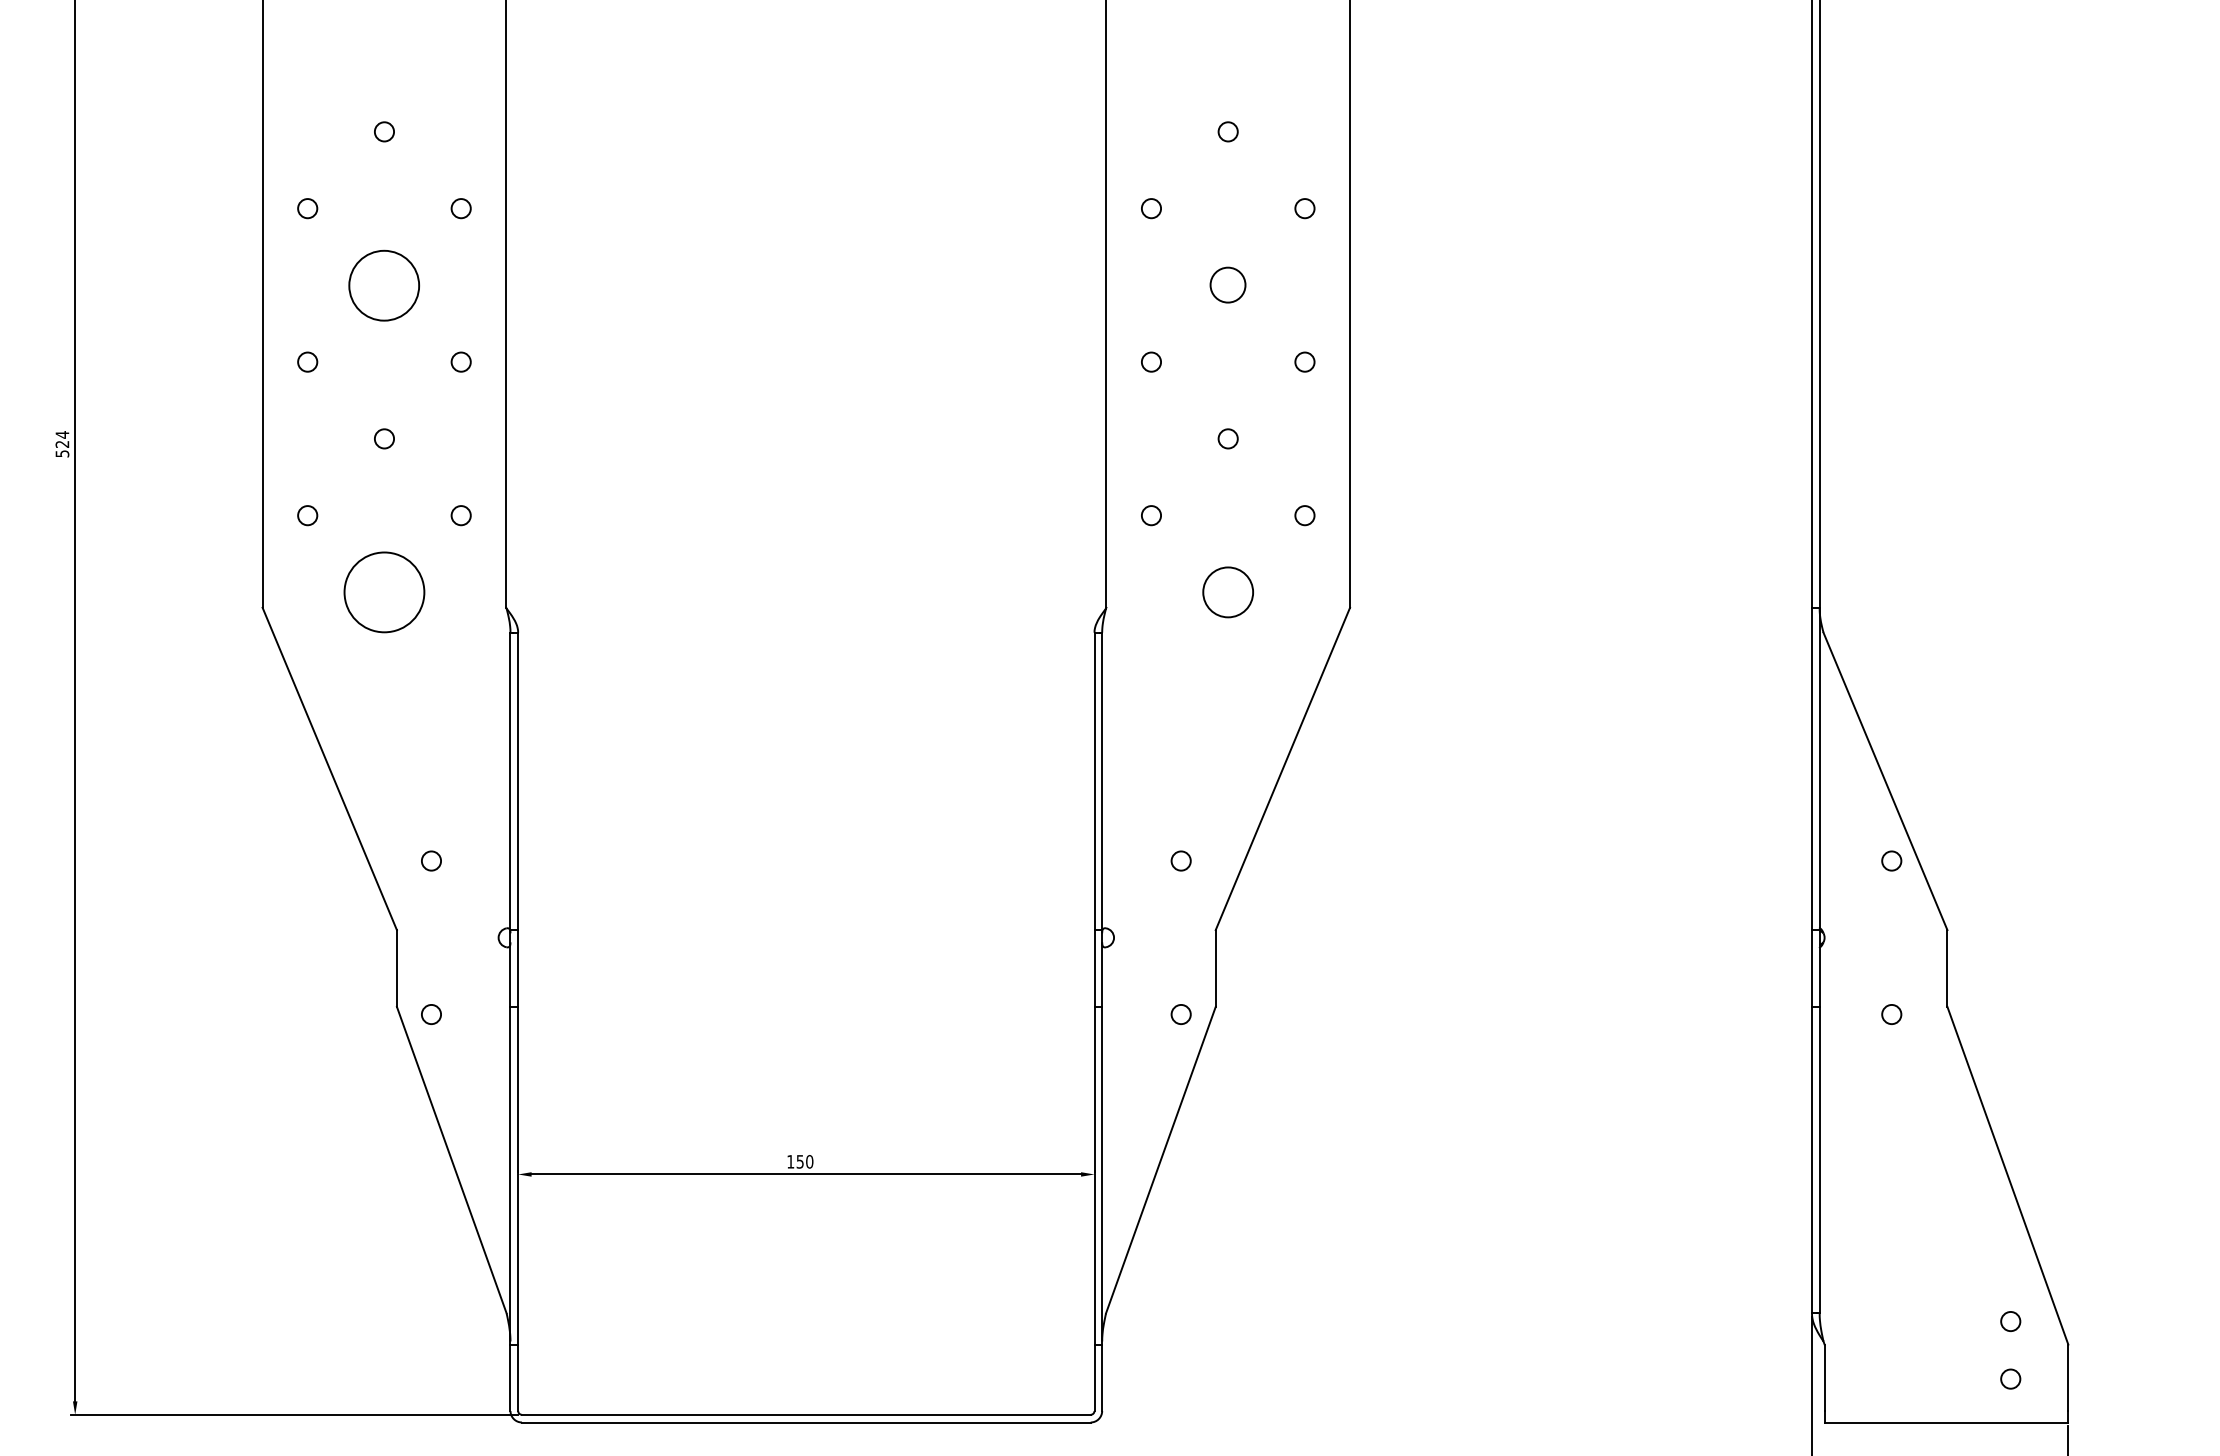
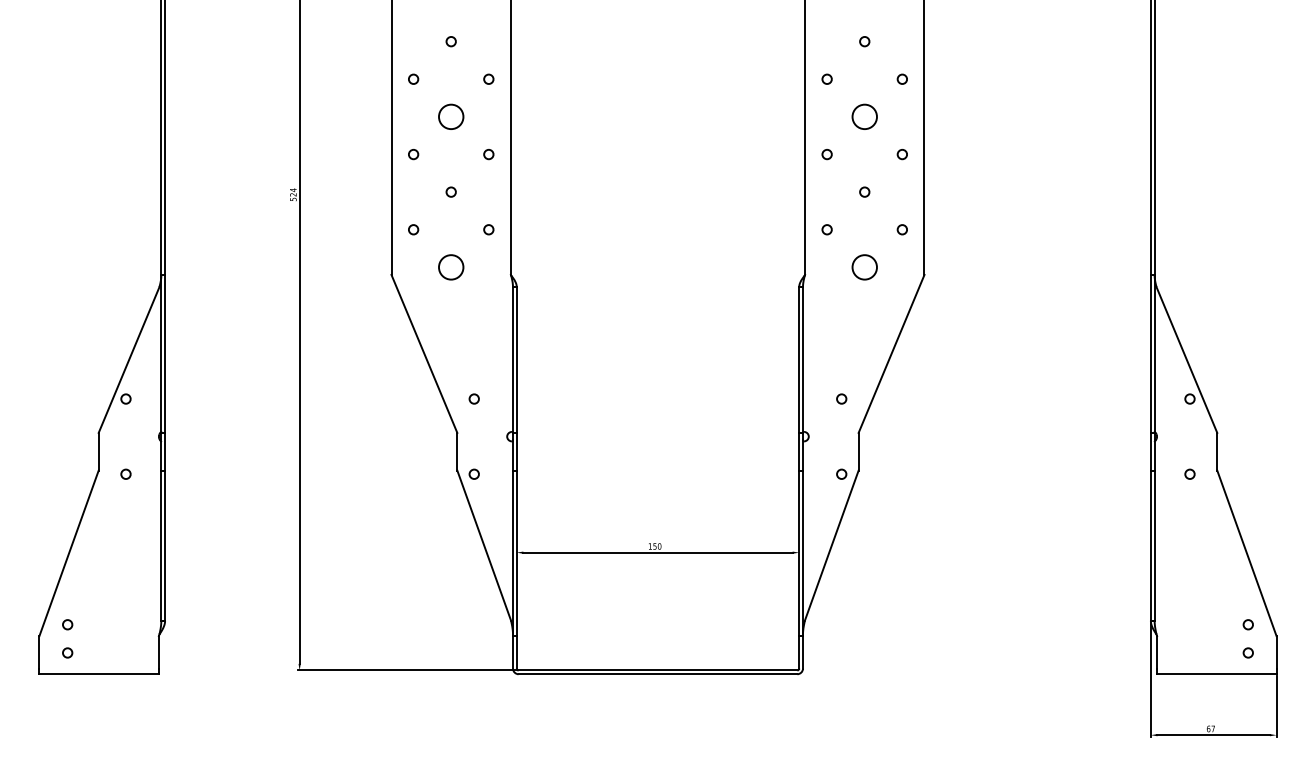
circle: (385, 284) -> (451, 116), size x0.71
circle: (1227, 284) -> (864, 116), size x1.43
circle: (385, 592) -> (451, 267), size x0.62

